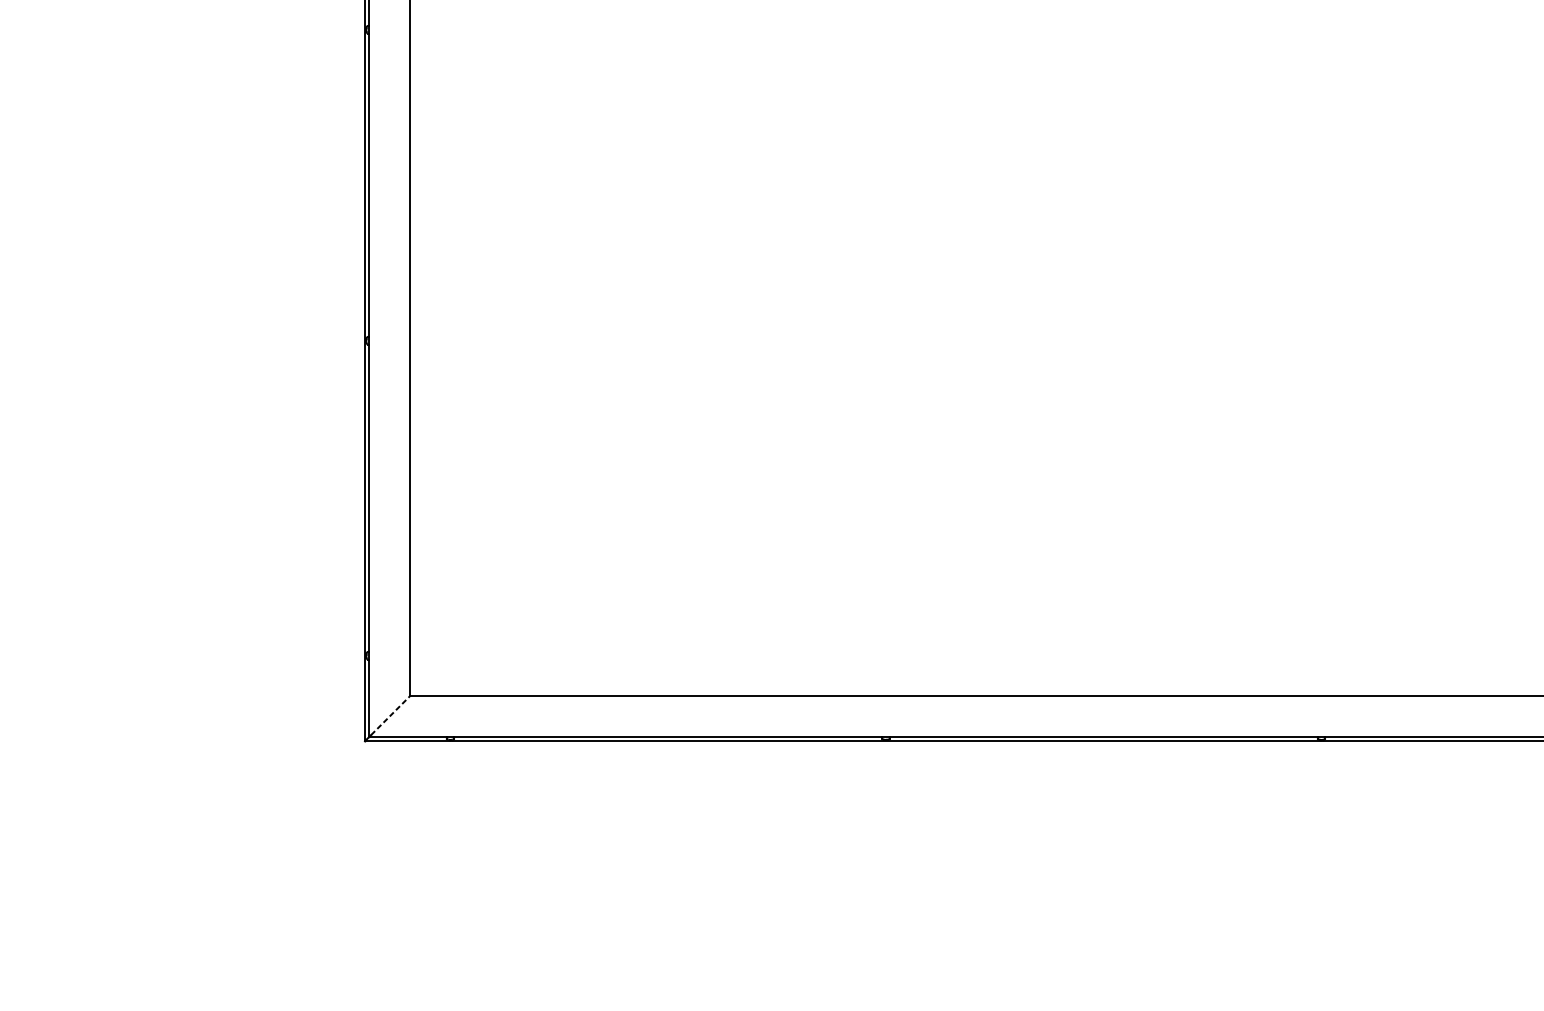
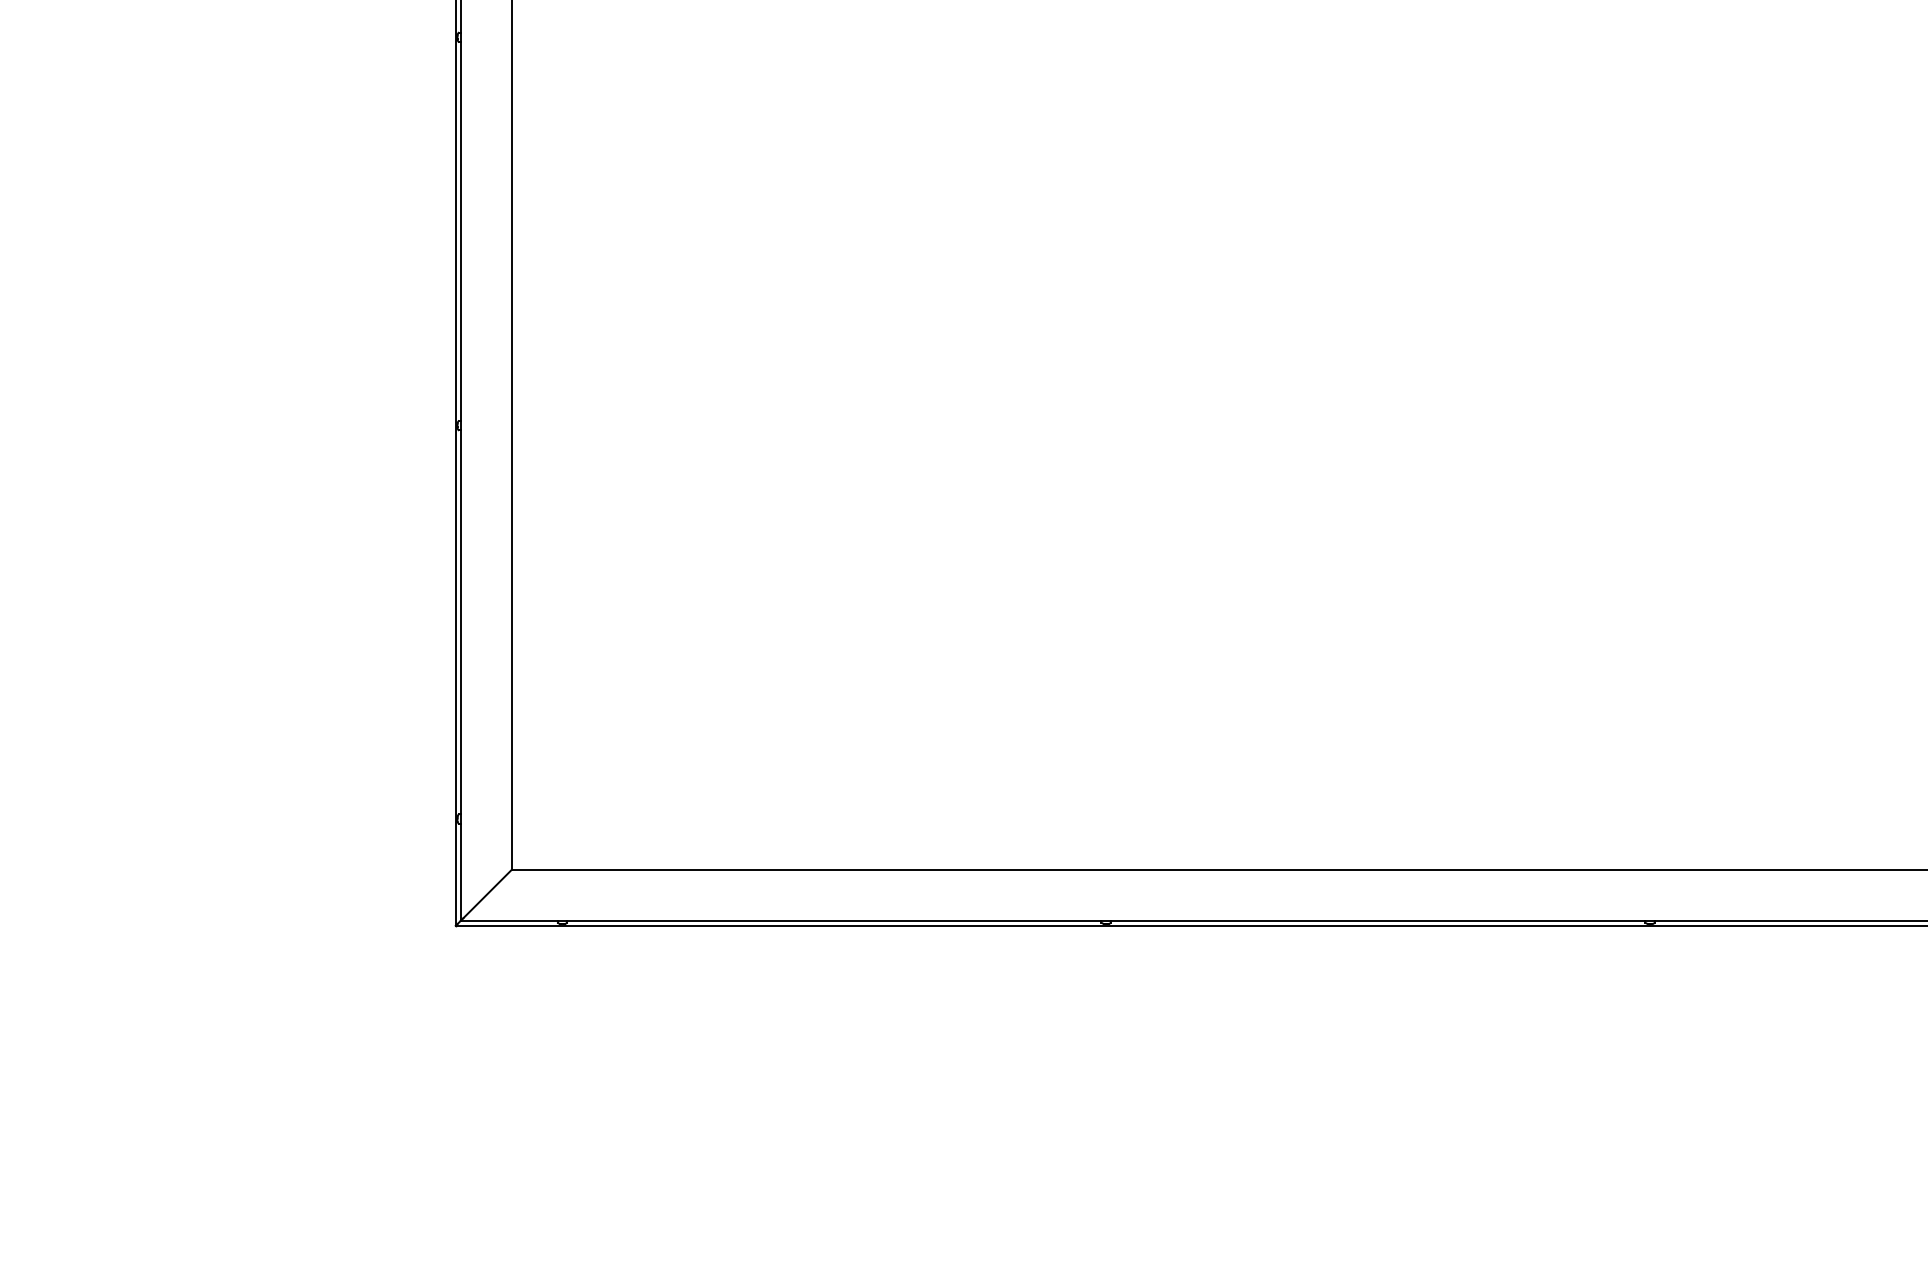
line: (390, 715) -> (487, 893), dashed -> solid

